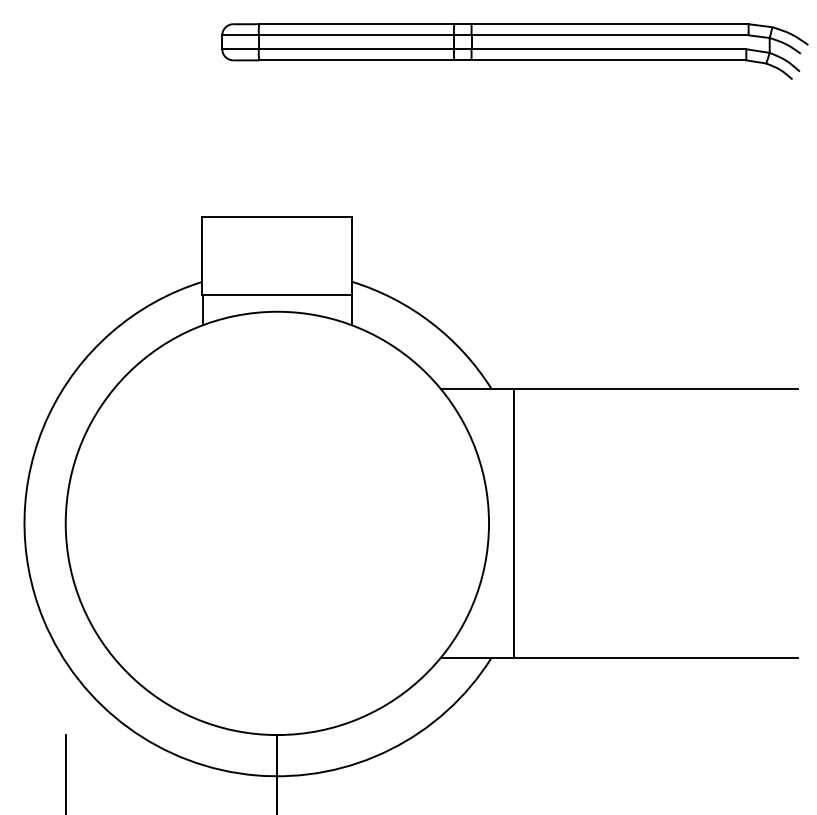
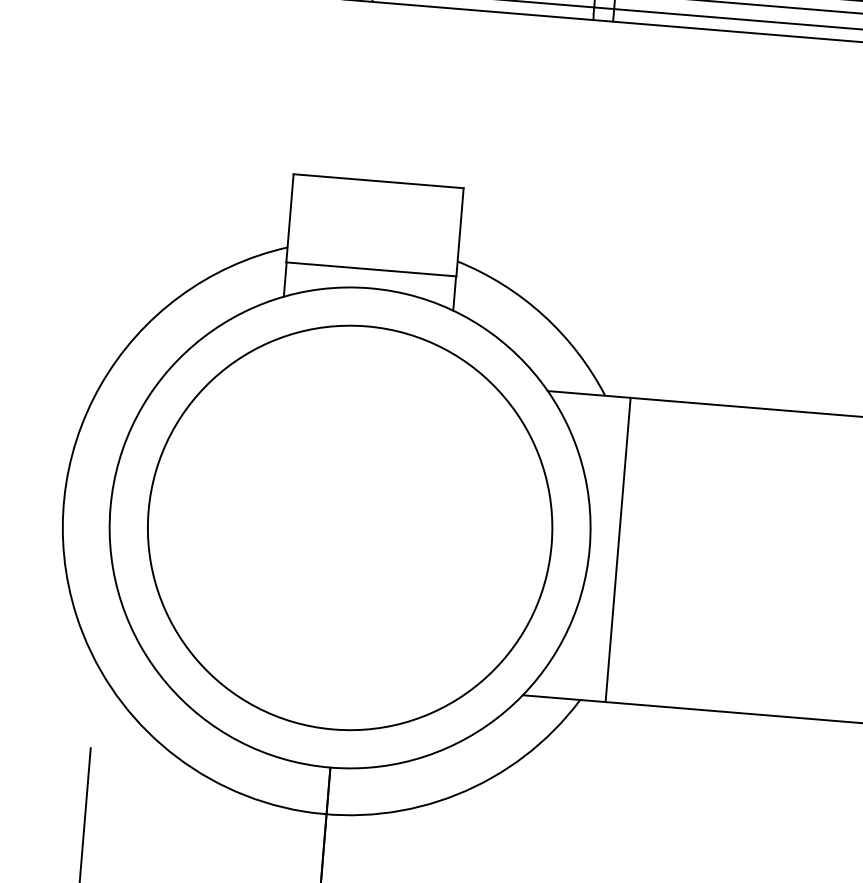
circle: (277, 523) -> (350, 528), added

